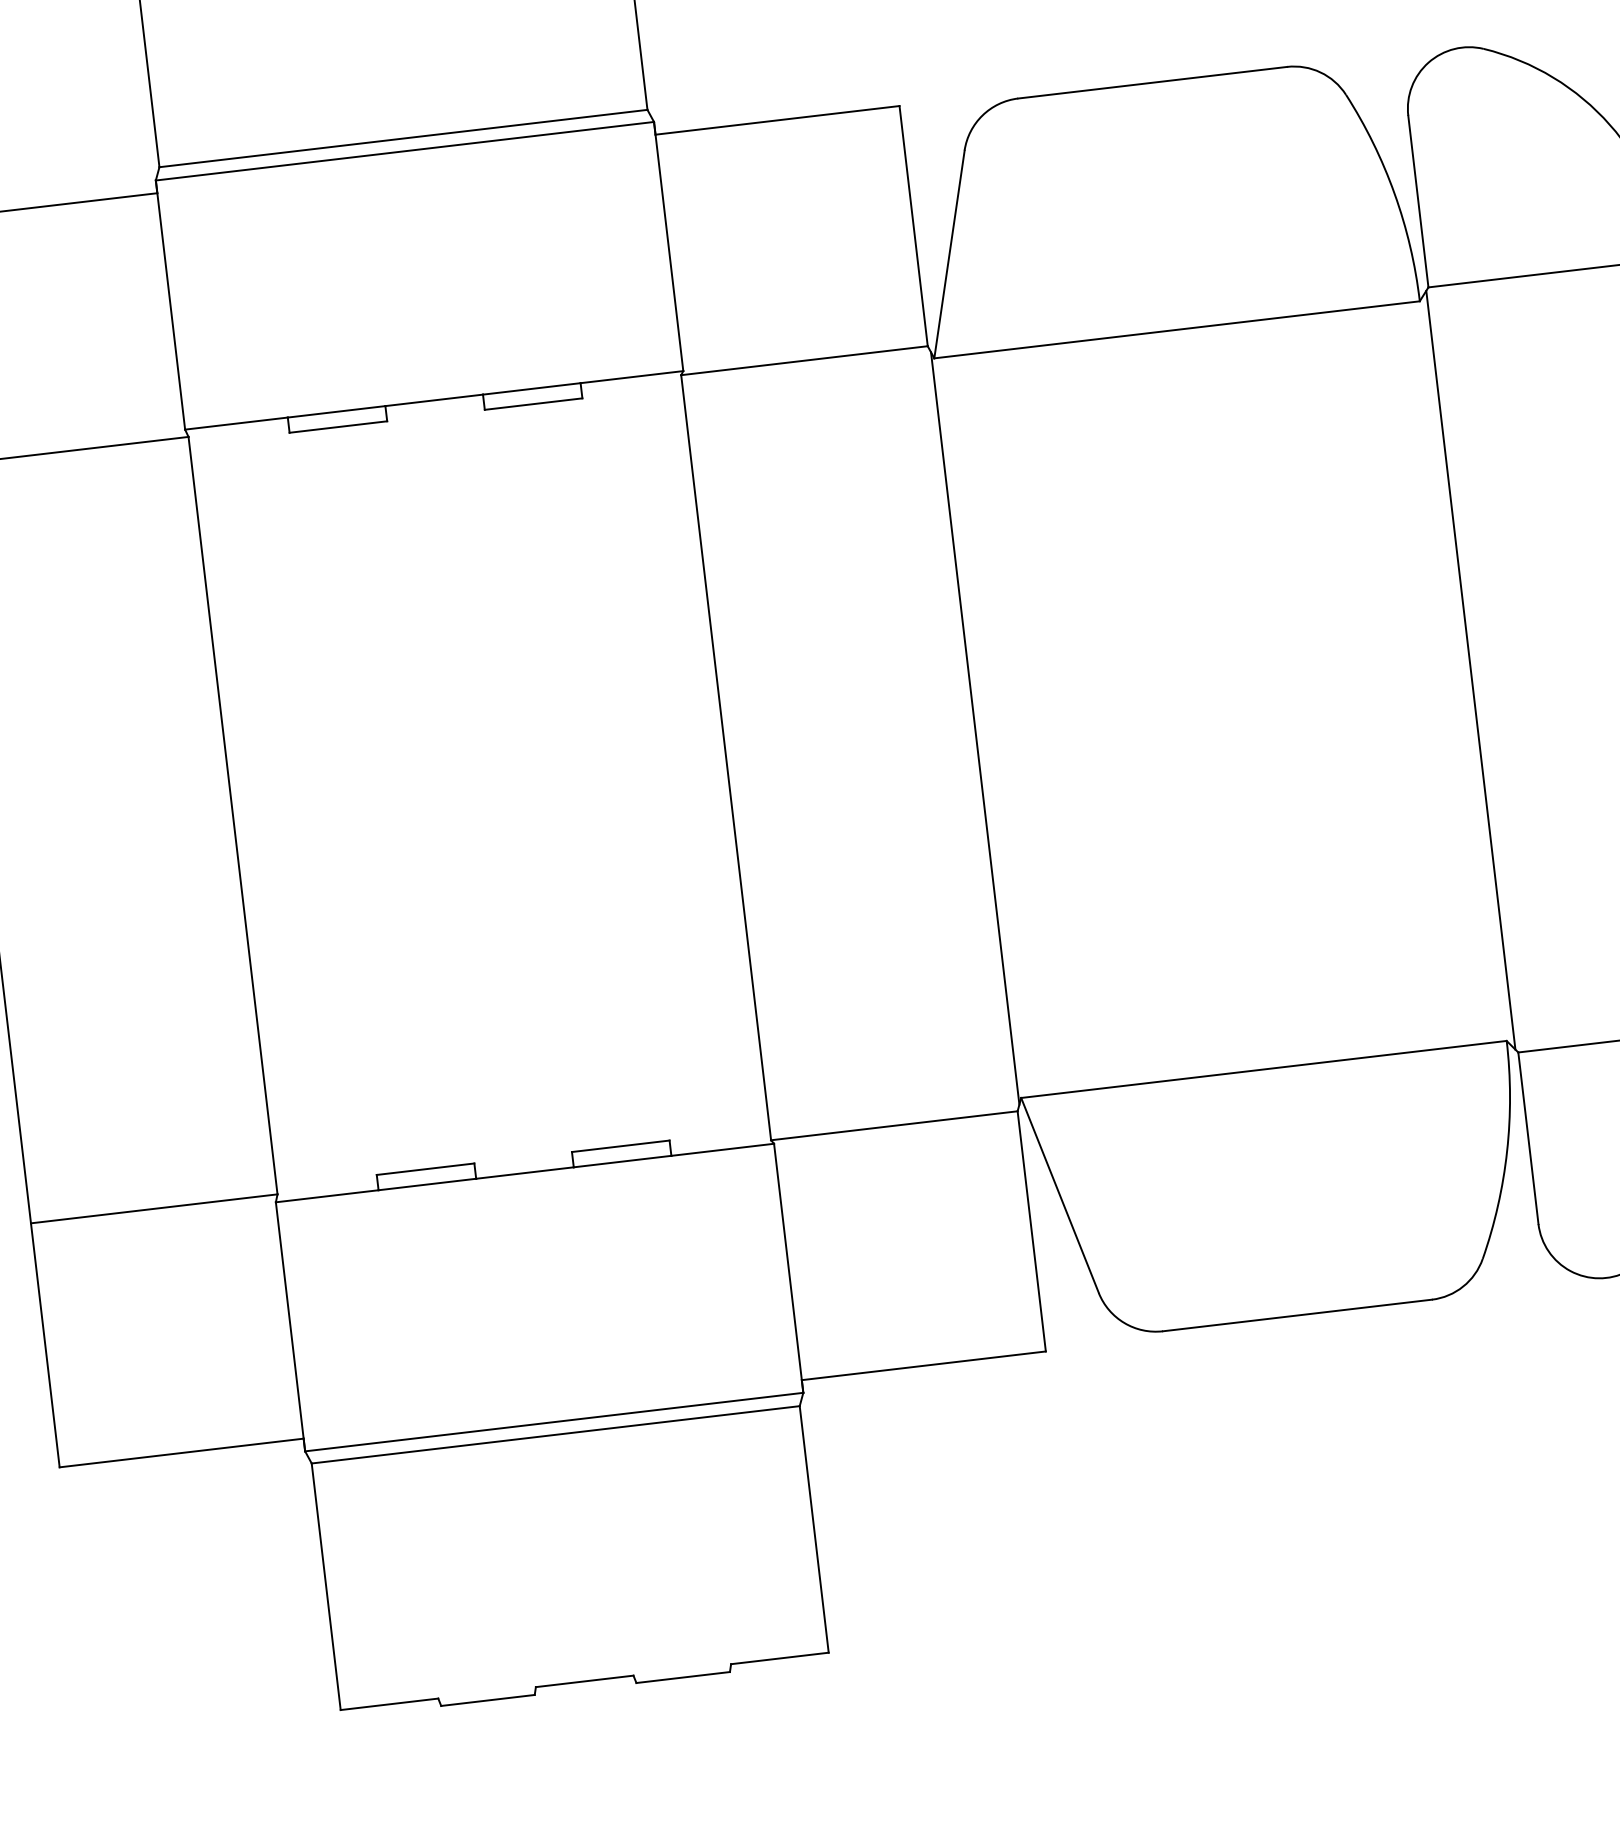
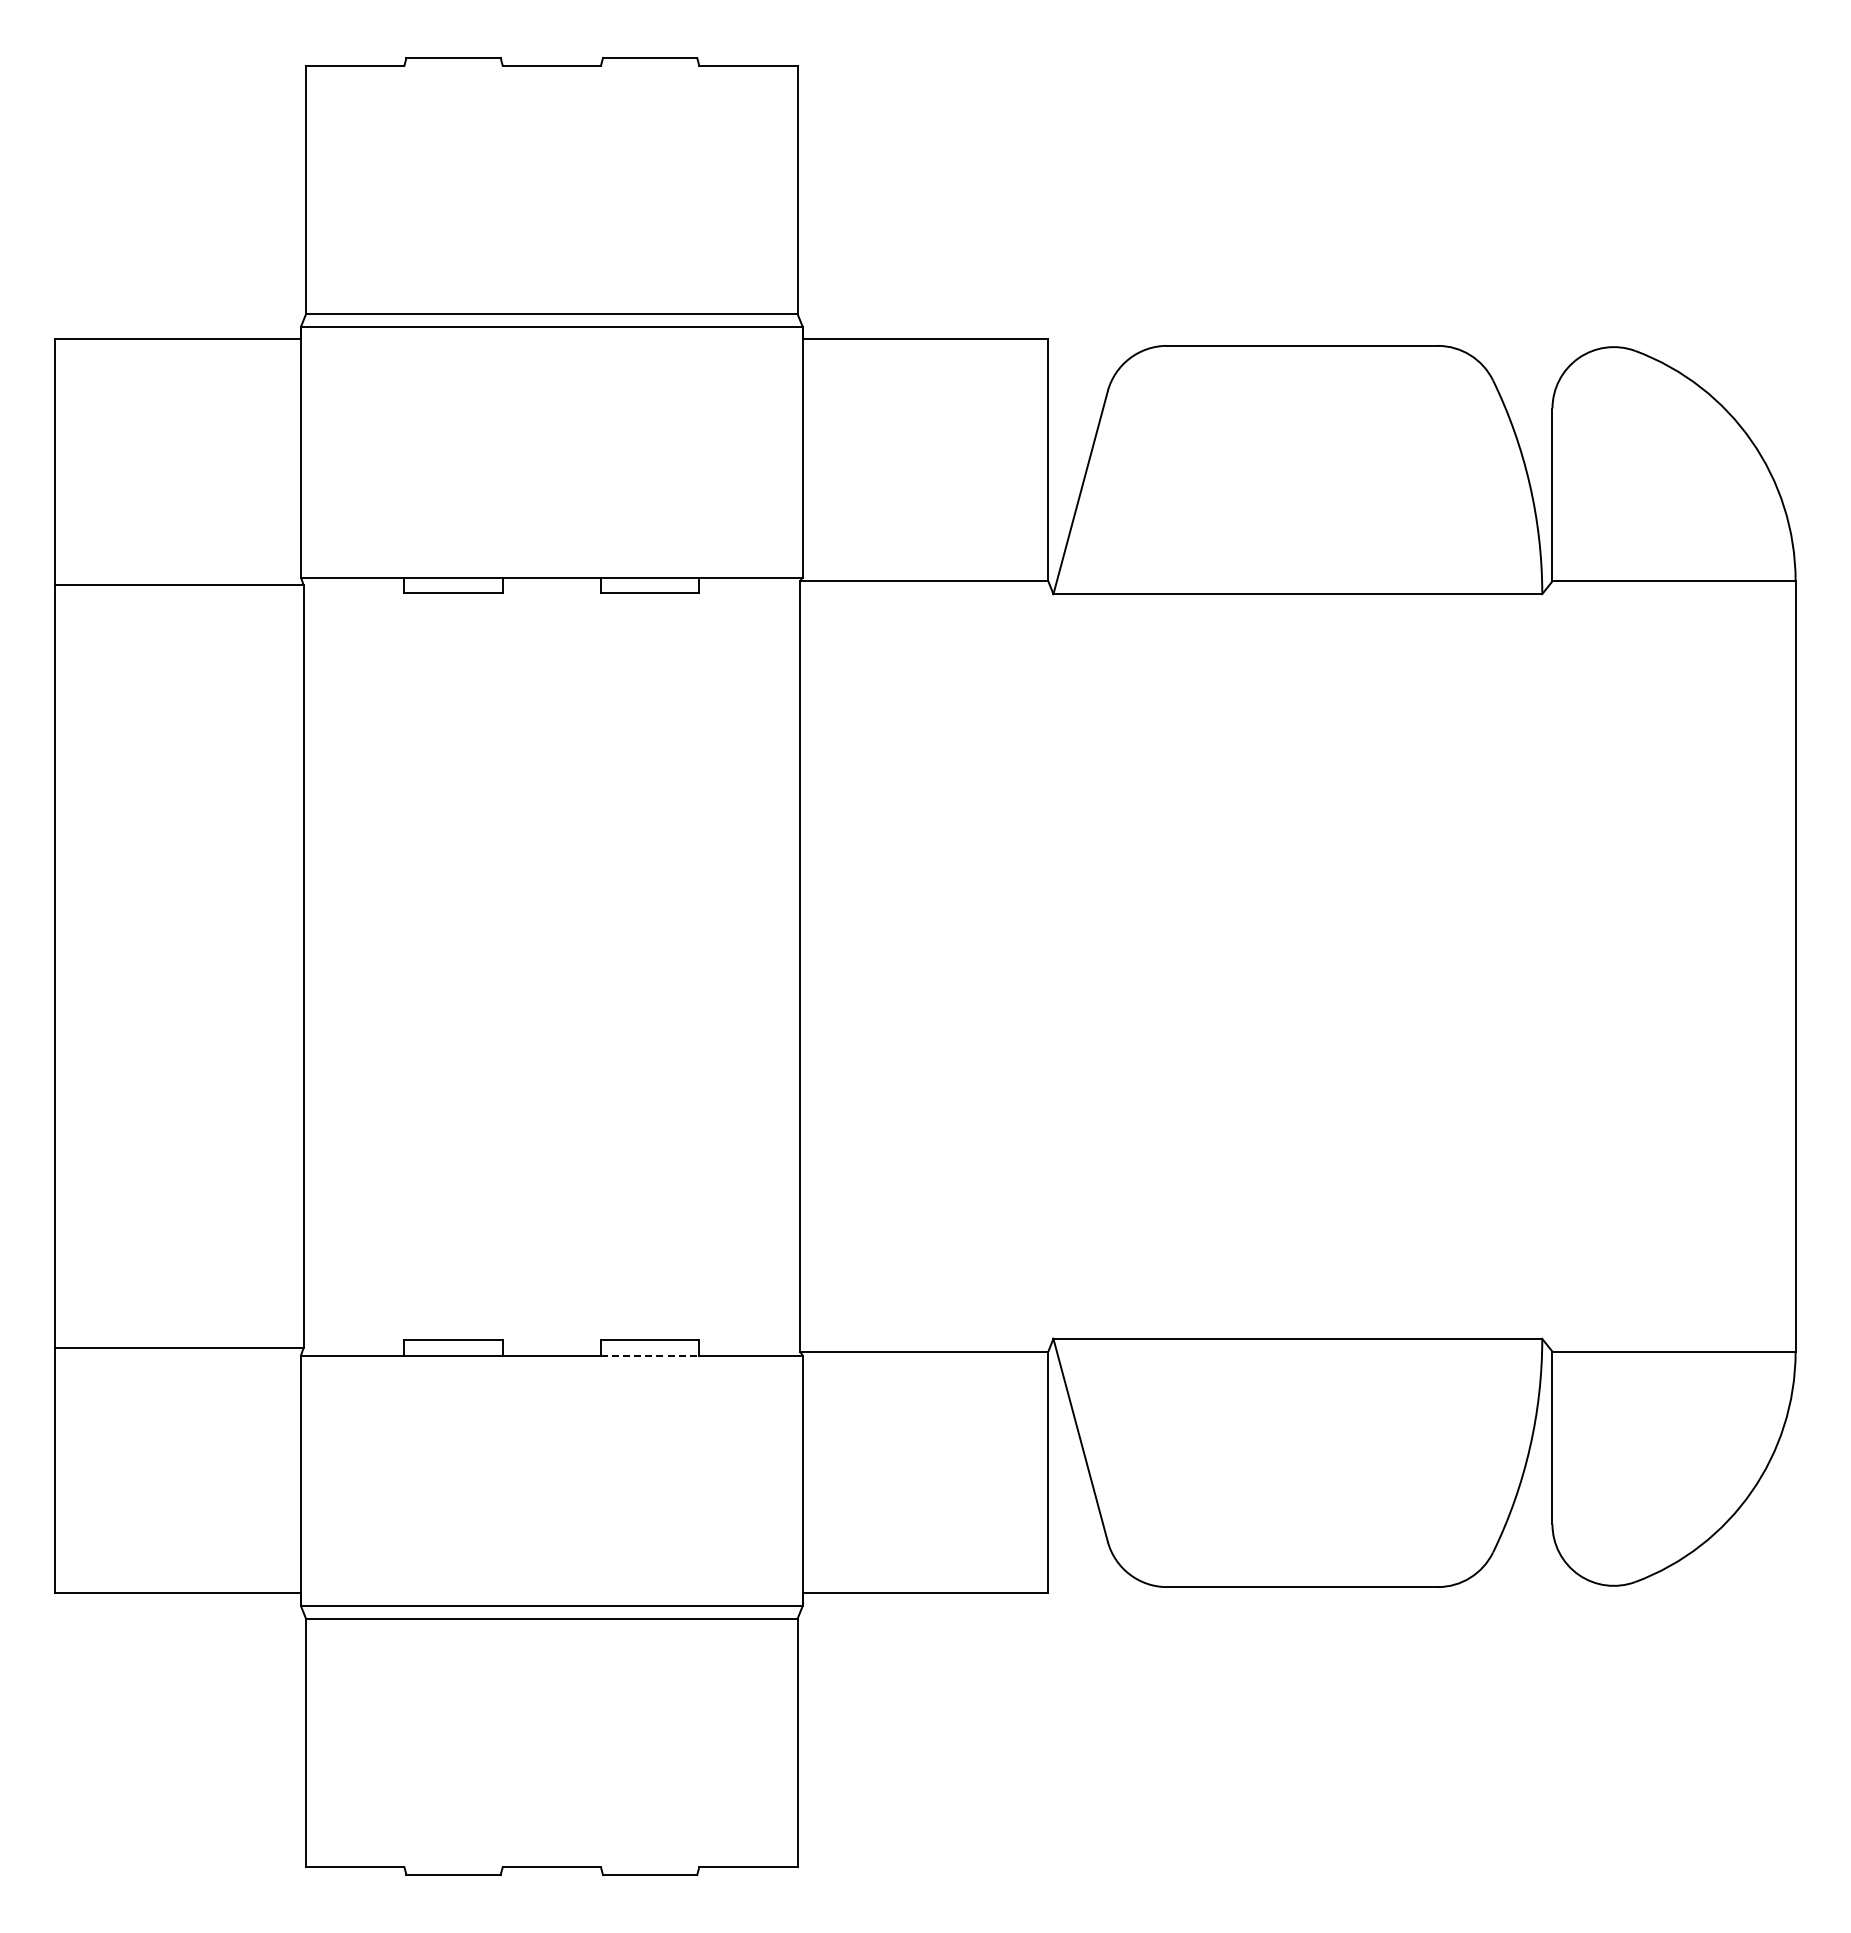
line: (1470, 670) -> (1549, 966), removed
line: (974, 728) -> (1050, 966), removed
line: (622, 1161) -> (650, 1355), solid -> dashed

